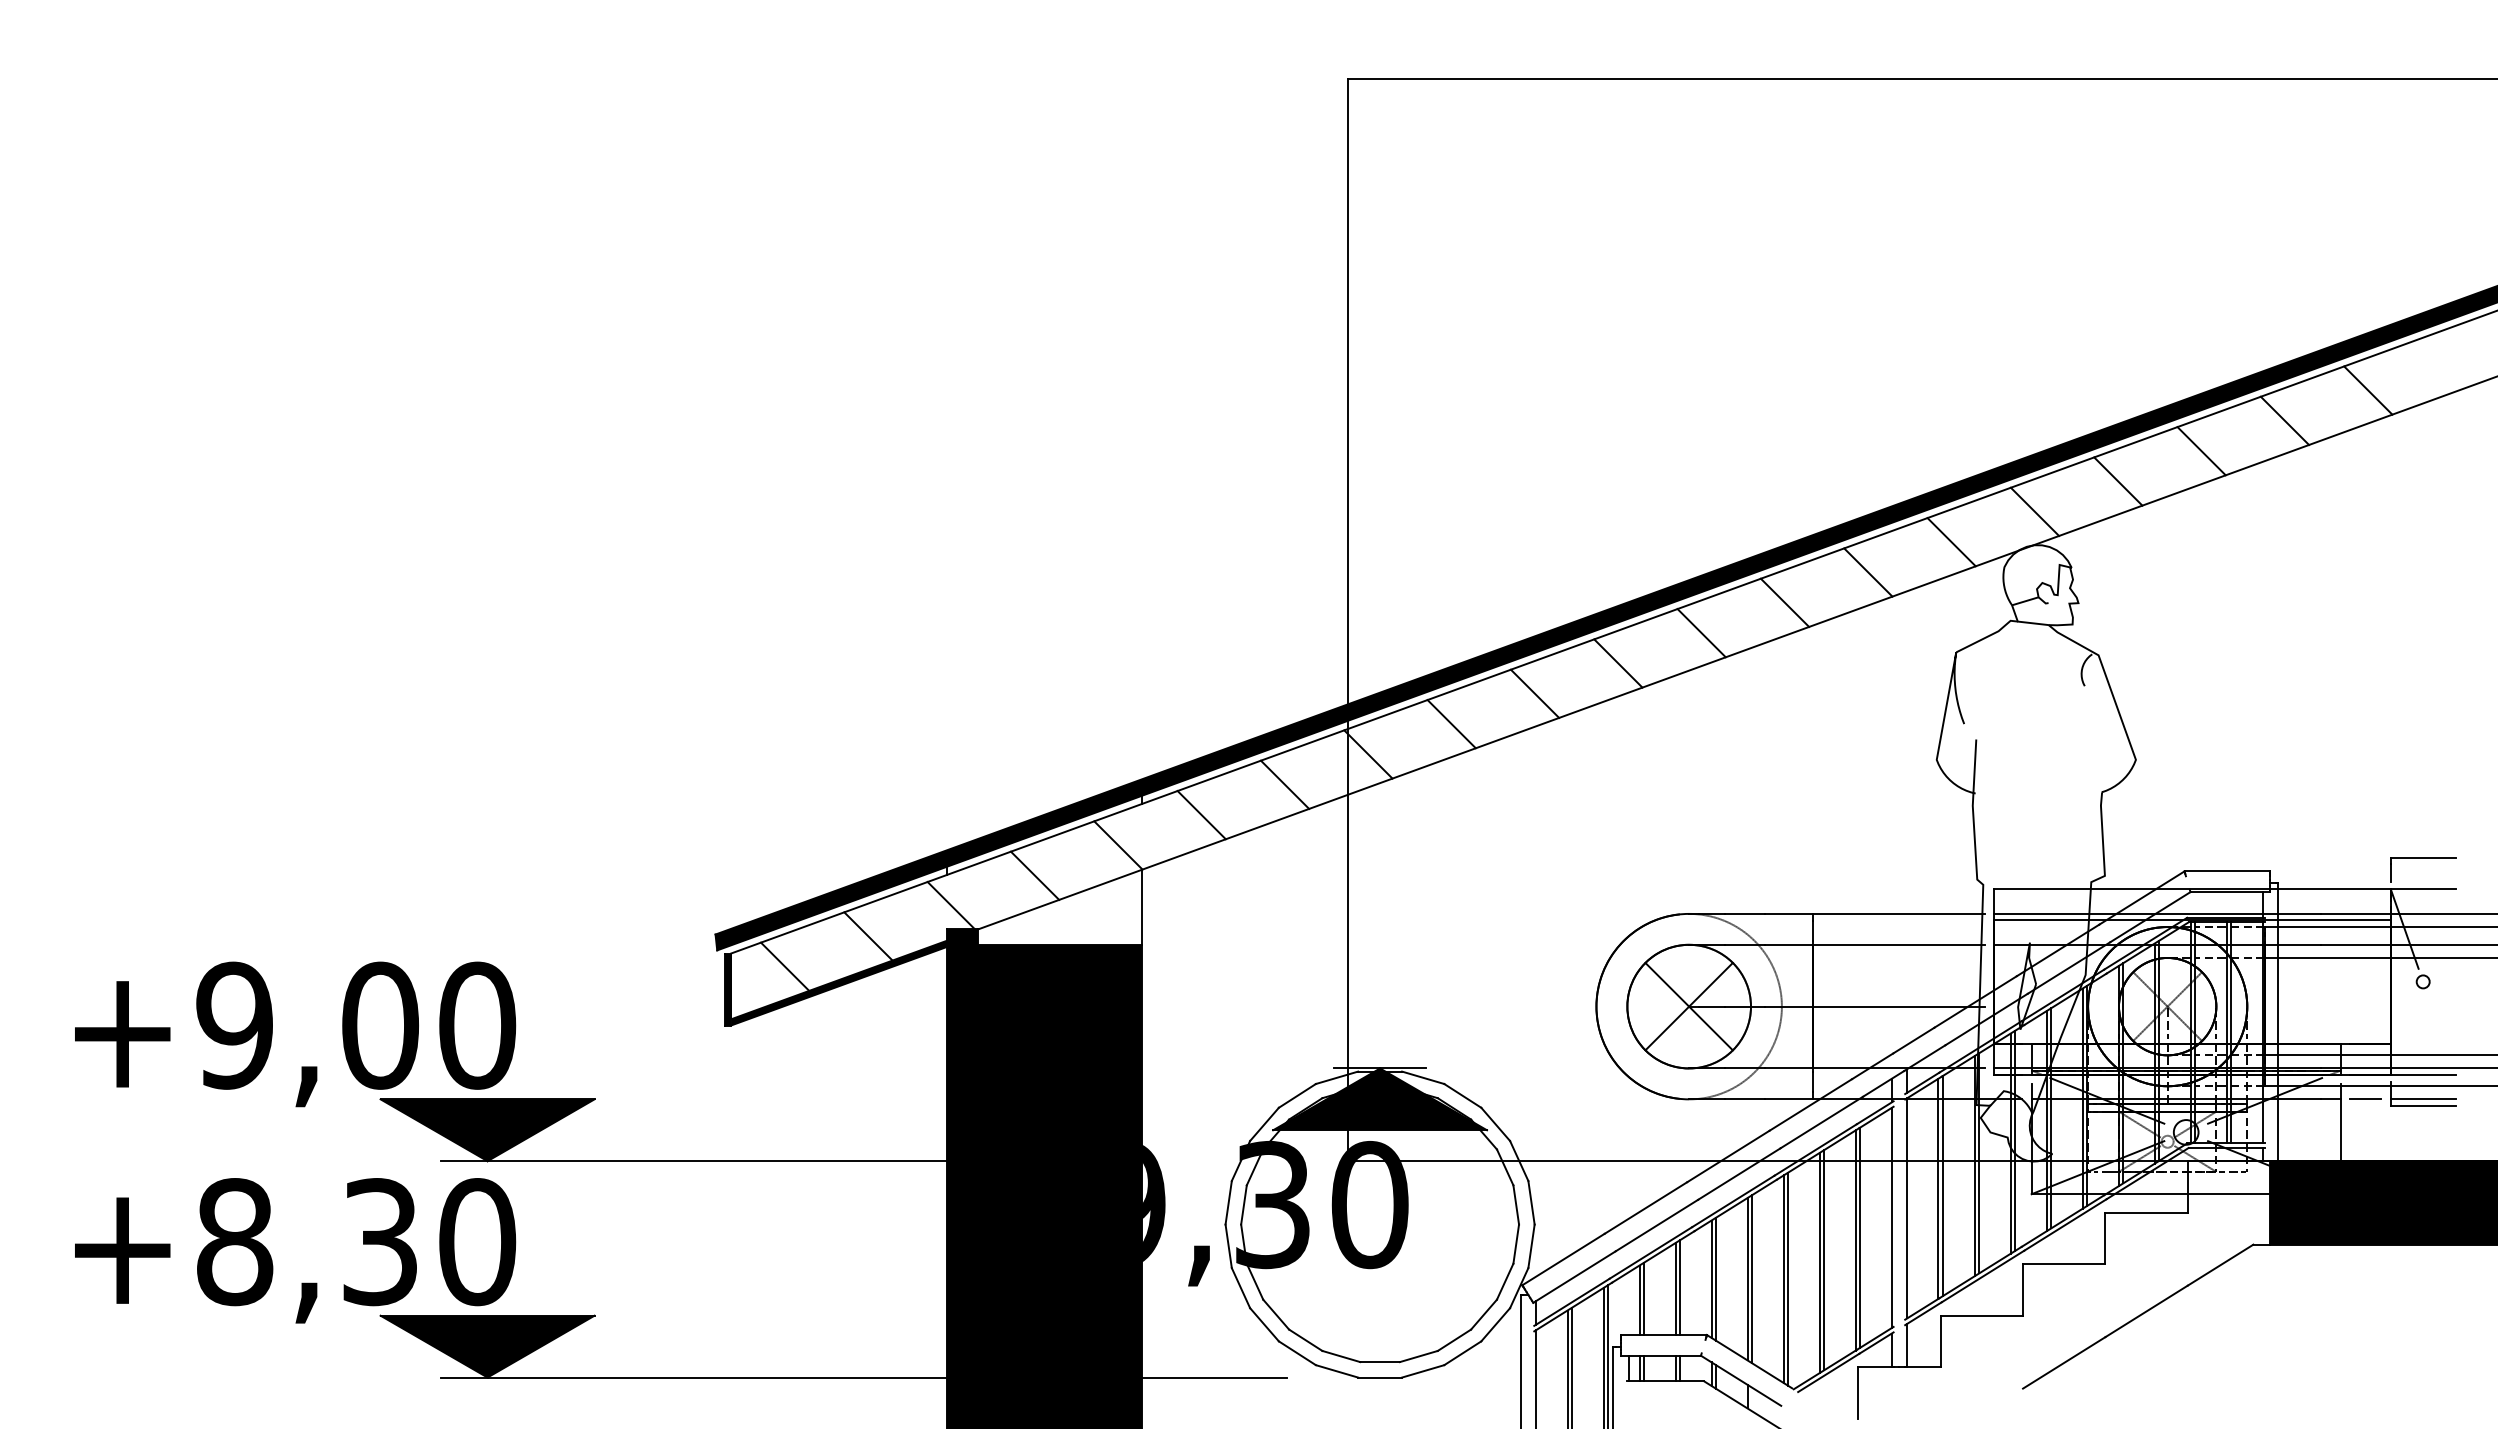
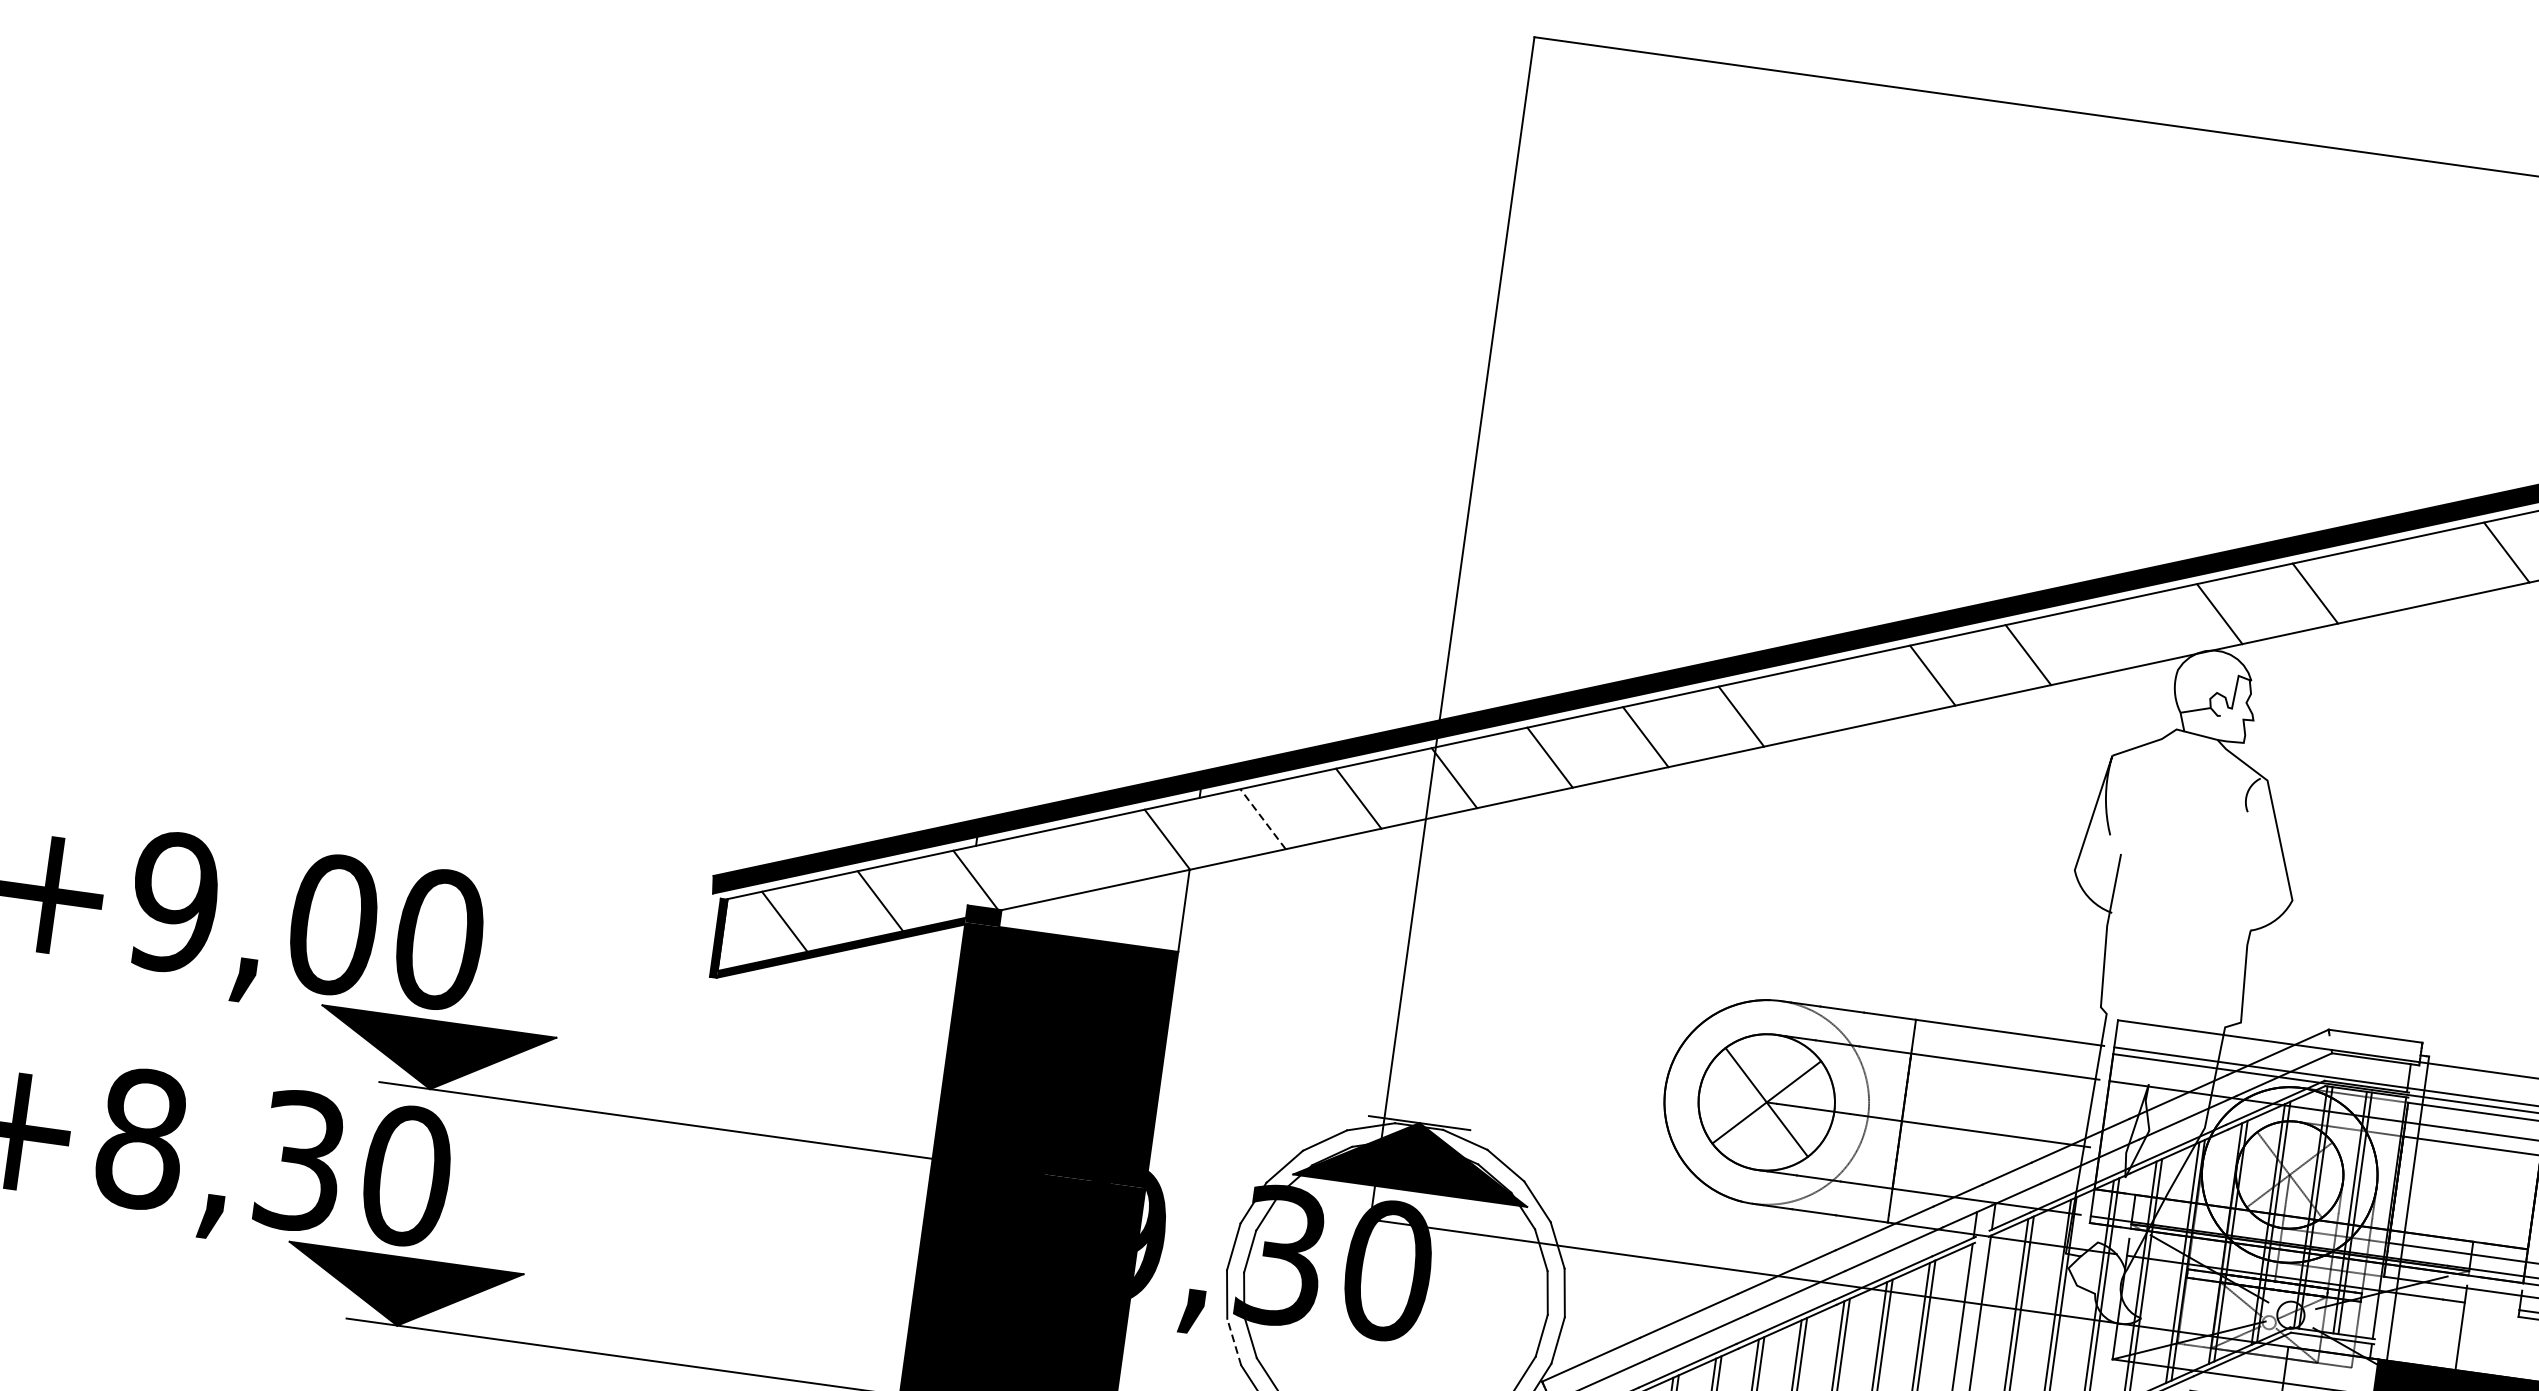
line: (2201, 451) -> (2410, 573), removed
line: (1951, 542) -> (2123, 634), removed
line: (1701, 633) -> (1836, 696), removed
line: (1201, 814) -> (1262, 818), solid -> dashed
line: (1034, 875) -> (1071, 859), removed
line: (2365, 1098) -> (2492, 1305), removed
line: (1240, 1288) -> (1233, 1342), solid -> dashed

